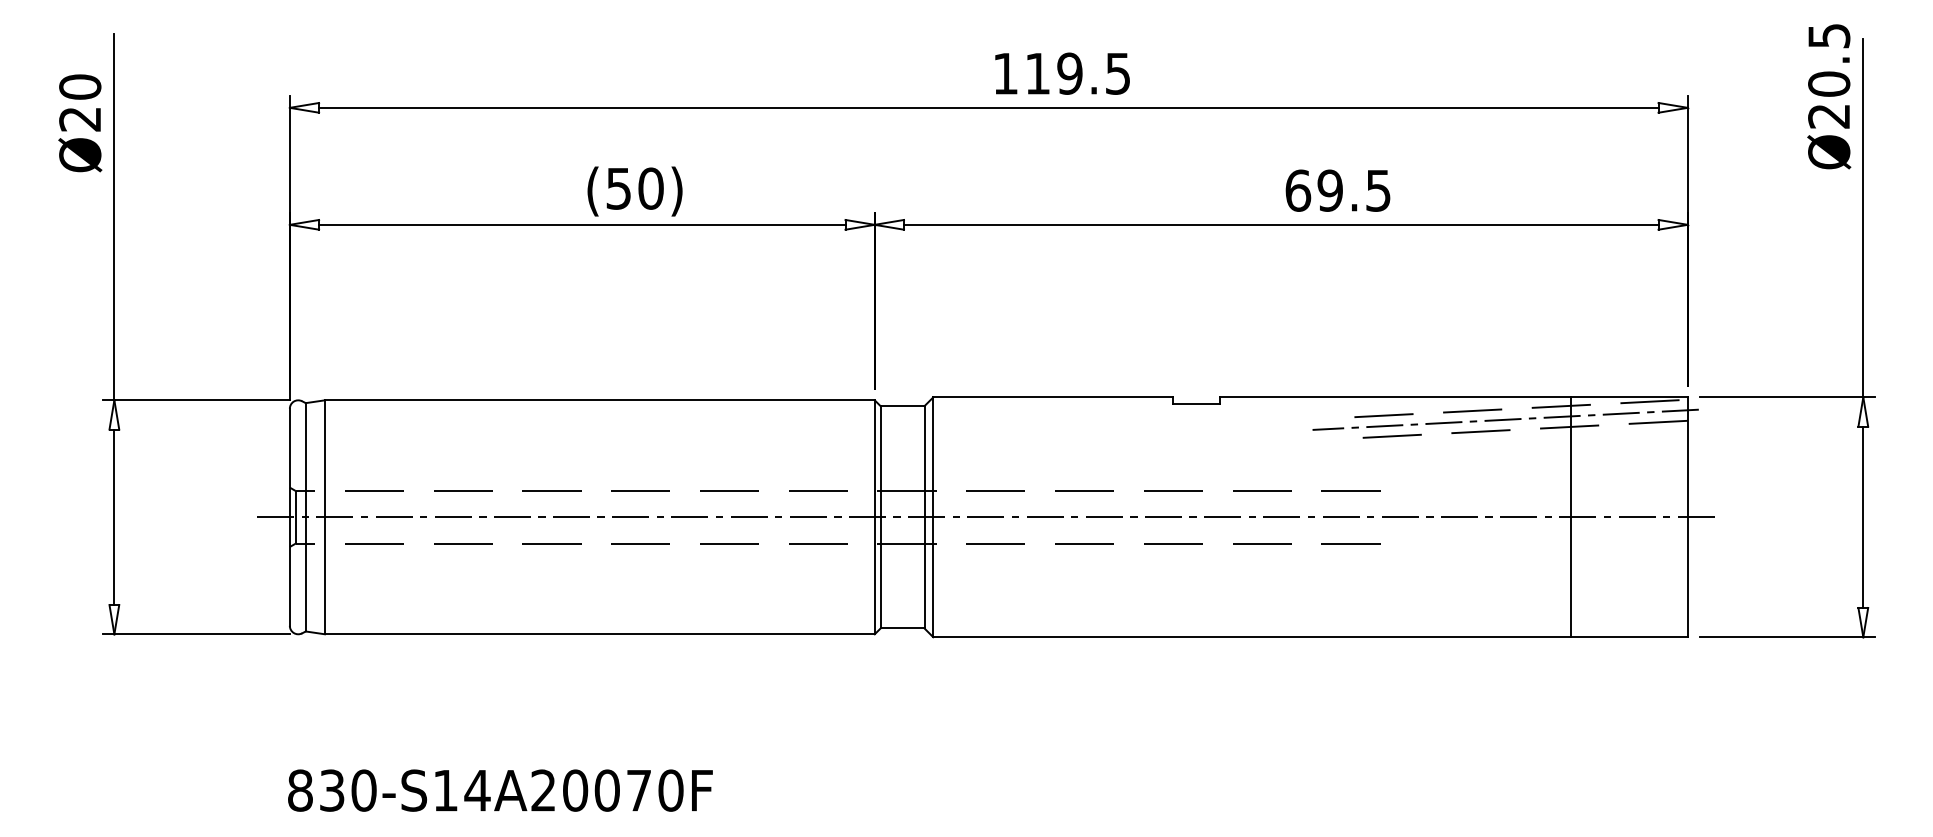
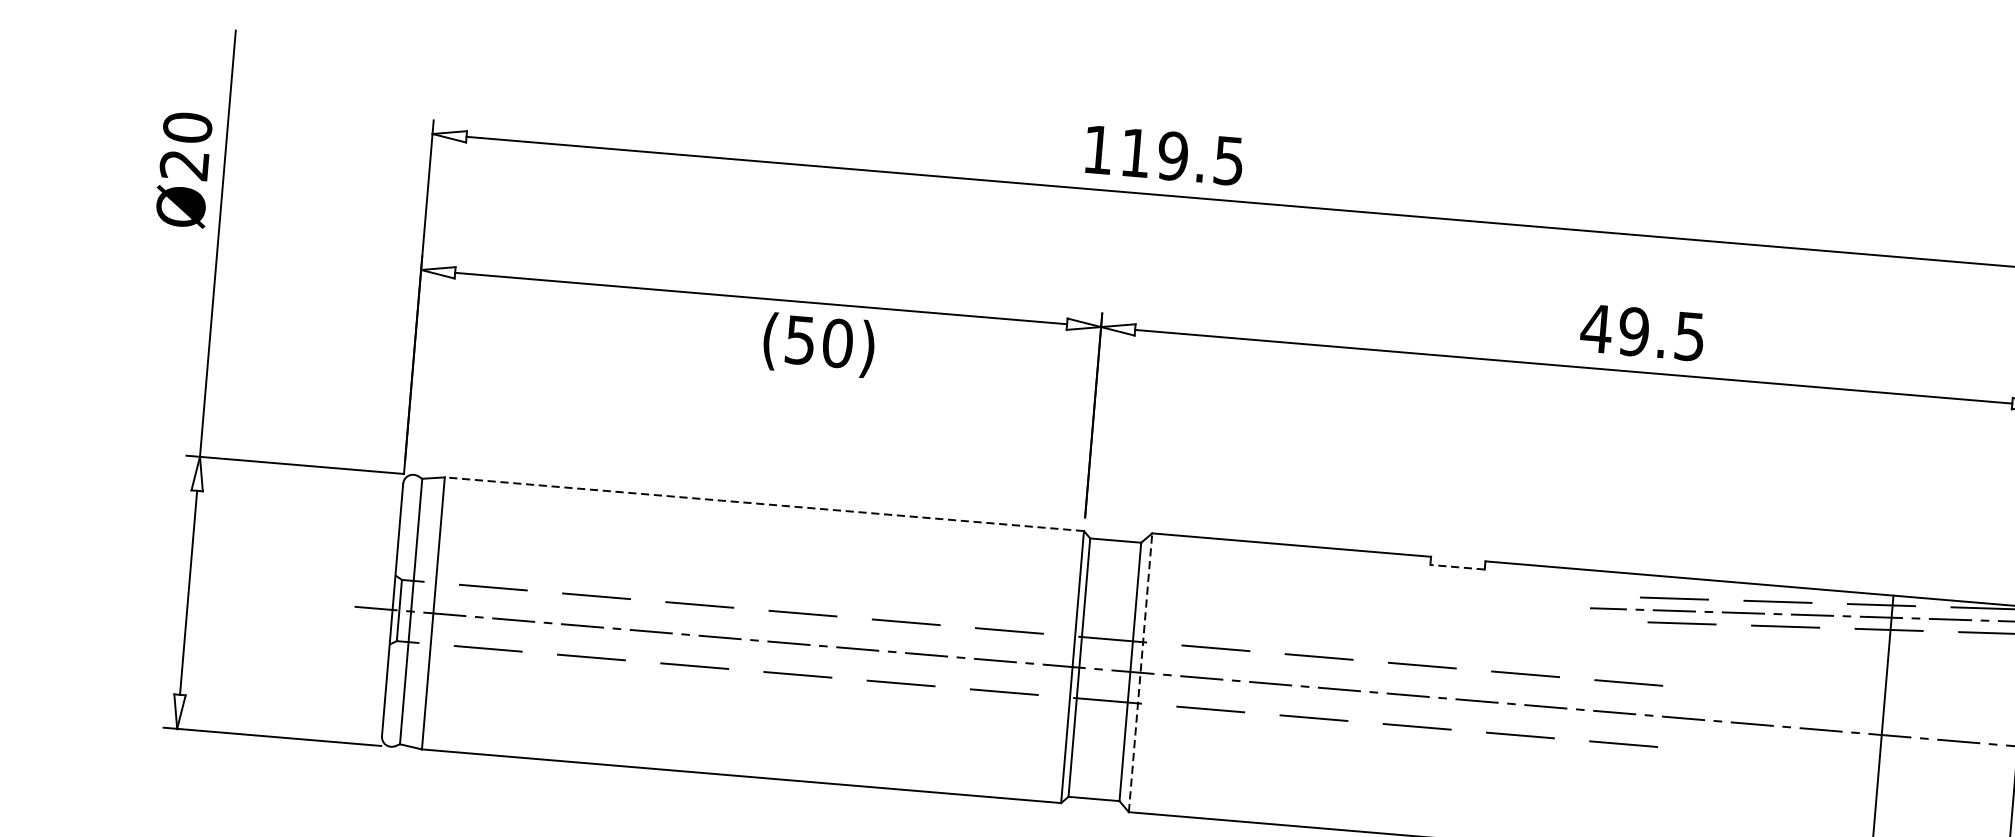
text: (1062, 73) -> (1164, 155), moved
text: (80, 123) -> (184, 170), moved
text: (1297, 190) -> (1595, 328), 69.5 -> 49.5
text: (634, 191) -> (818, 345), moved
line: (599, 400) -> (763, 504), solid -> dashed
line: (1195, 404) -> (1456, 567), solid -> dashed
line: (933, 517) -> (1140, 673), solid -> dashed

